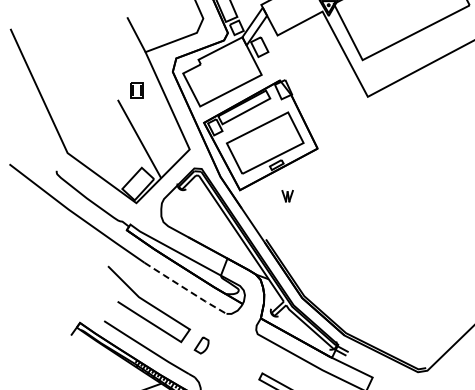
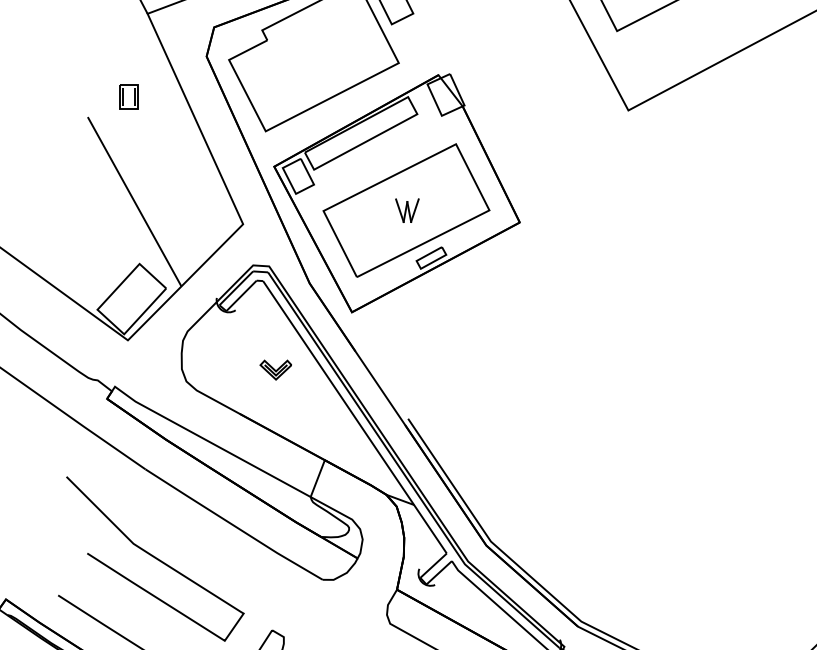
part: (136, 90) -> (128, 96), size x0.71
part: (287, 196) -> (407, 211), moved
part: (204, 216) -> (275, 369), added
line: (185, 288) -> (234, 524), dashed -> solid

